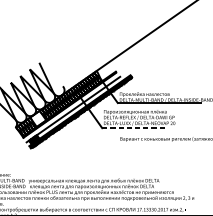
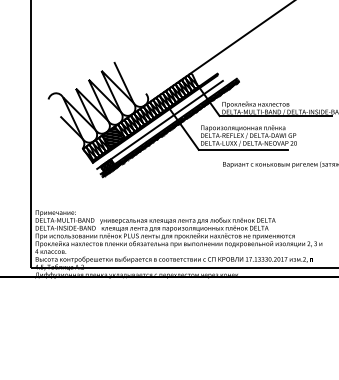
hatch: (38, 118) -> (112, 137), added
line: (135, 127) -> (243, 149), dashed -> solid

